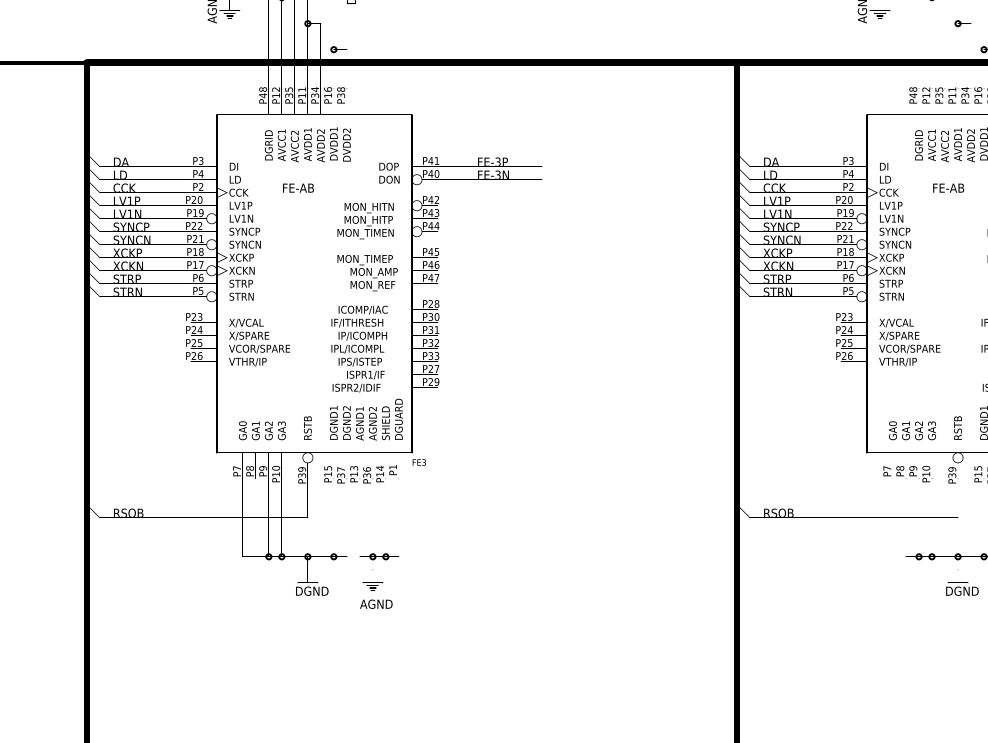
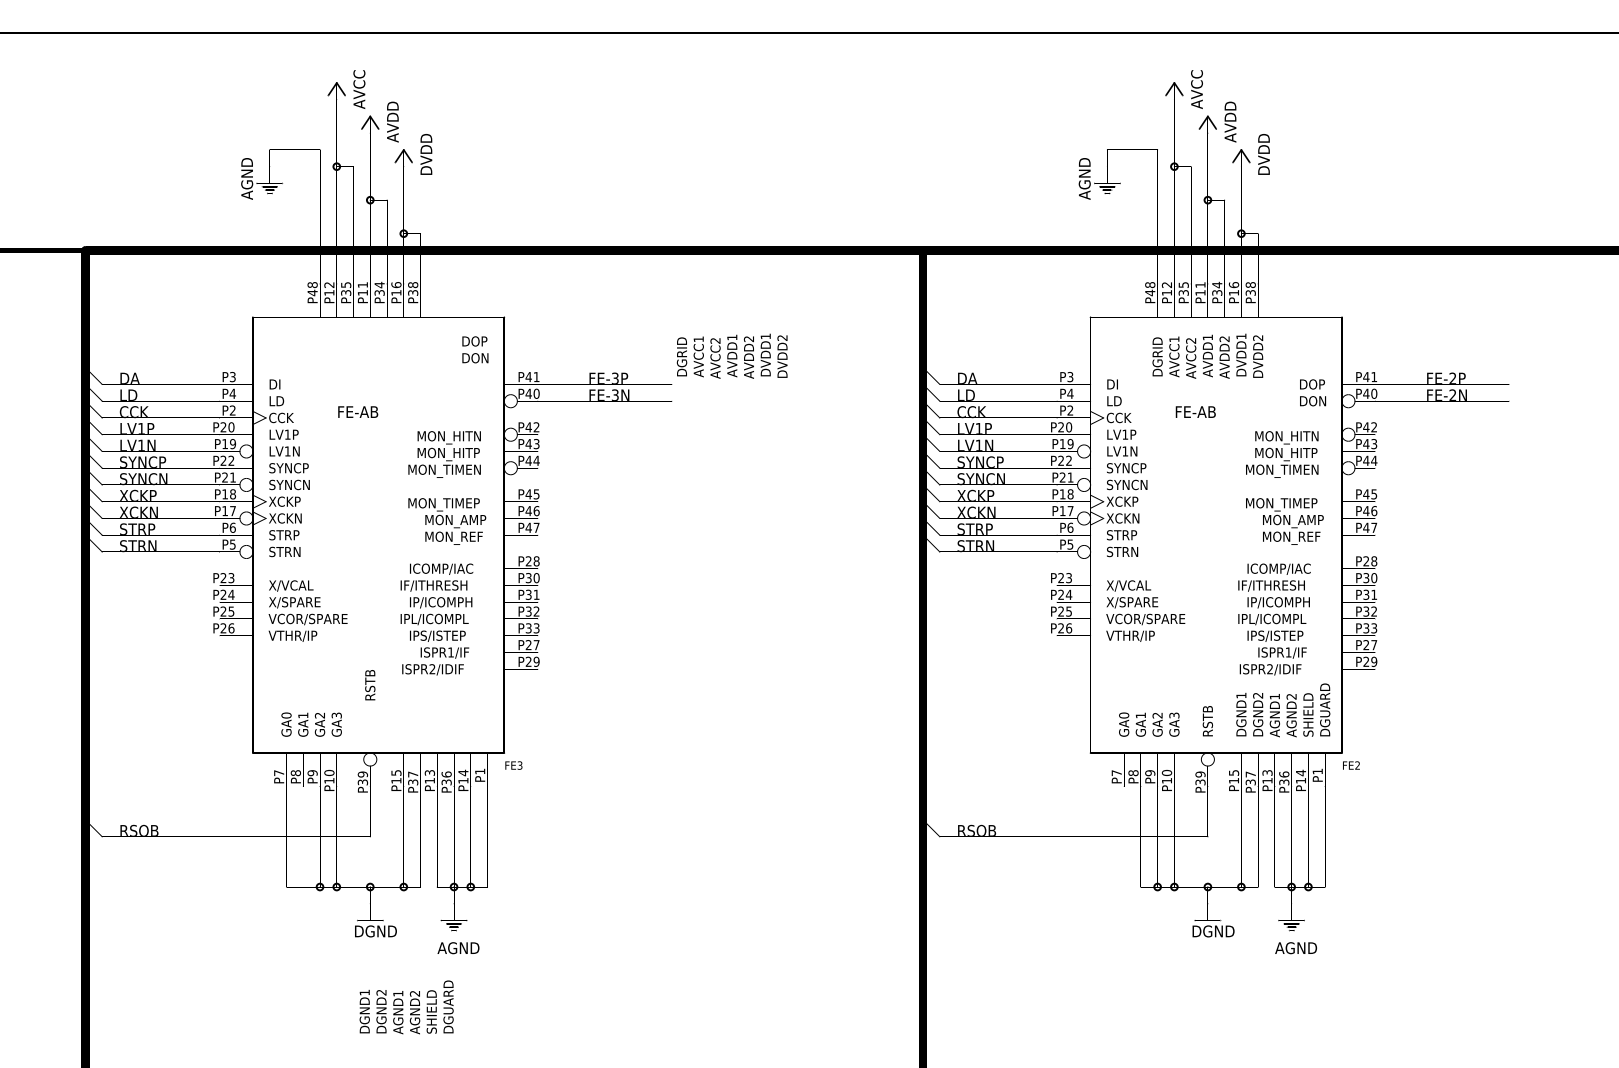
text: (307, 144) -> (731, 355), moved
text: (389, 172) -> (475, 349), moved
text: (366, 419) -> (406, 1007), moved
text: (308, 428) -> (370, 685), moved

